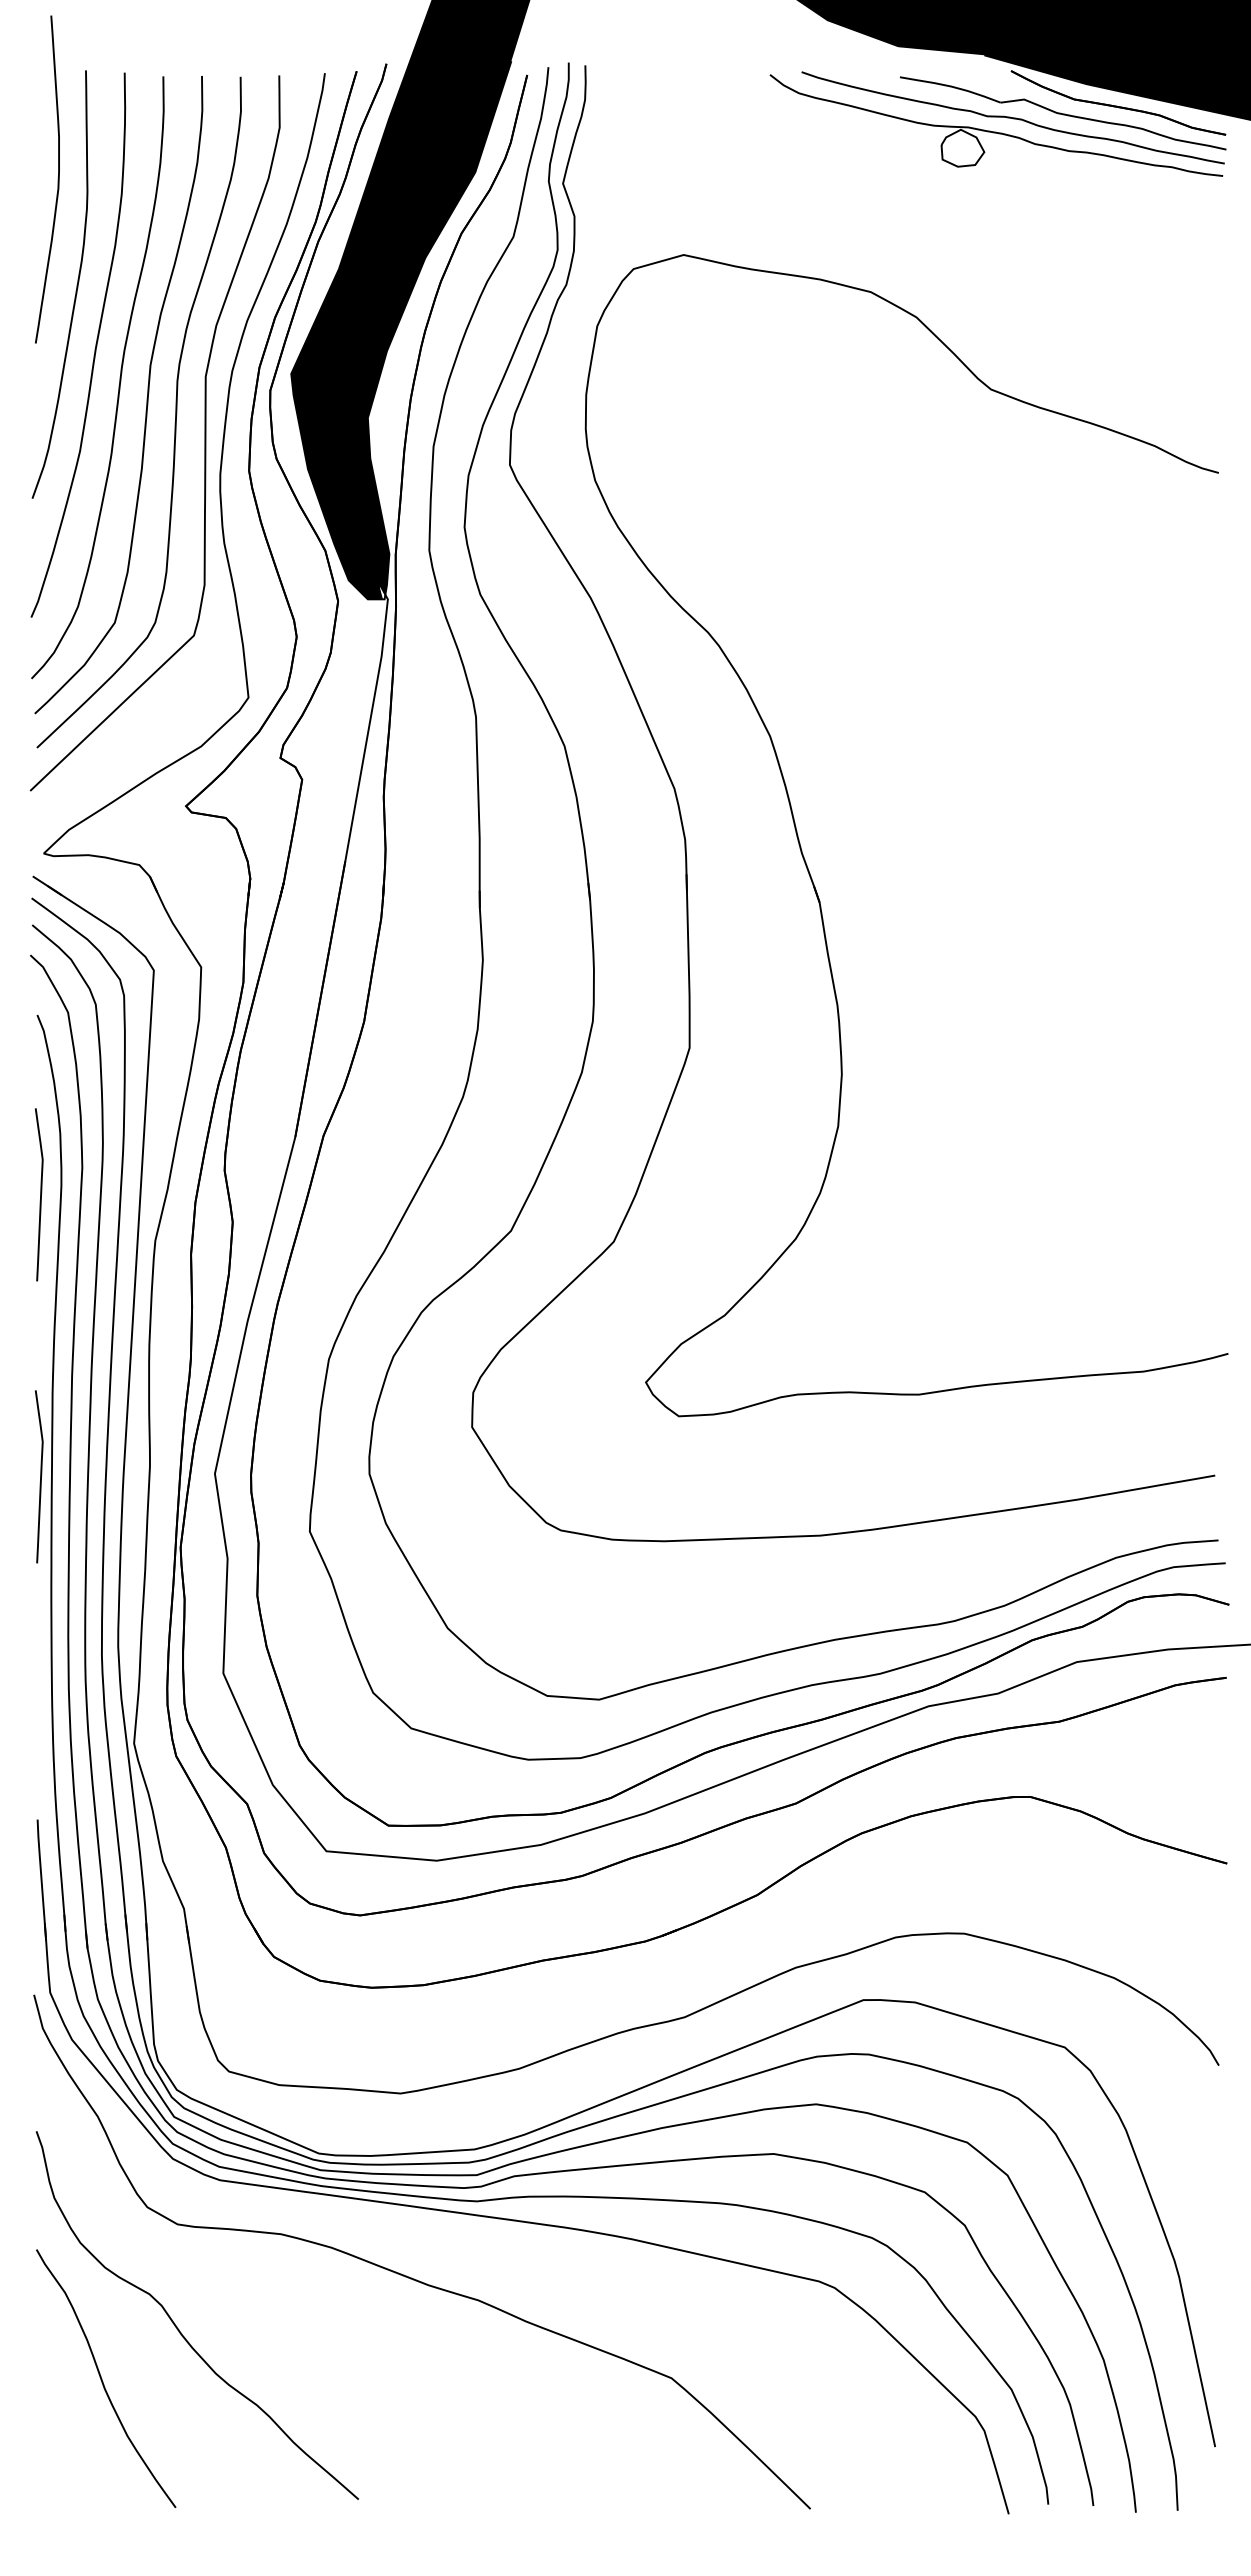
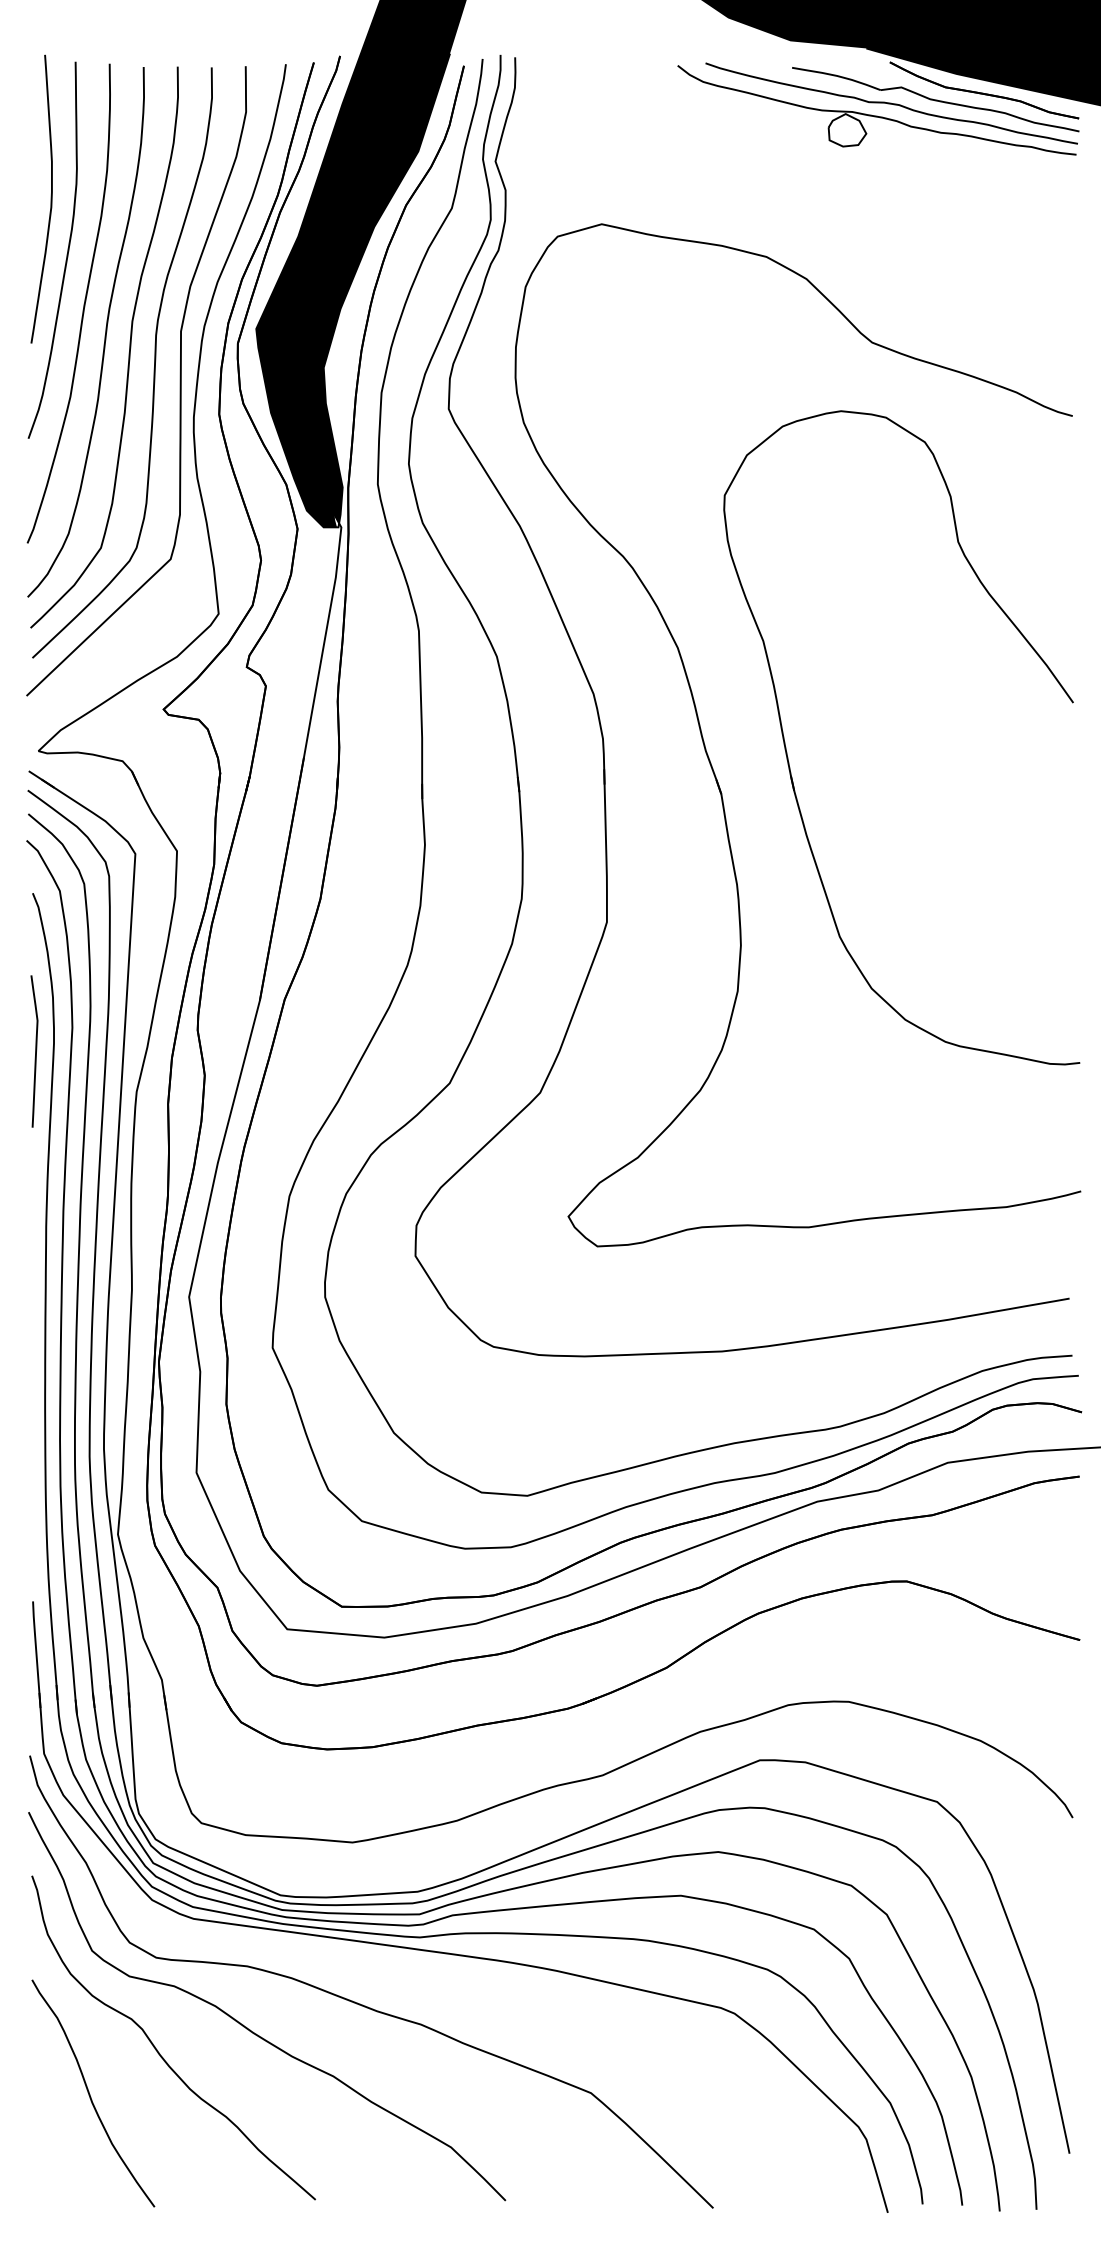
curve: (57, 179) -> (50, 199), moved
part: (896, 864) -> (789, 760), added
curve: (40, 1476) -> (35, 1299), removed
curve: (282, 2304) -> (248, 2028), added

